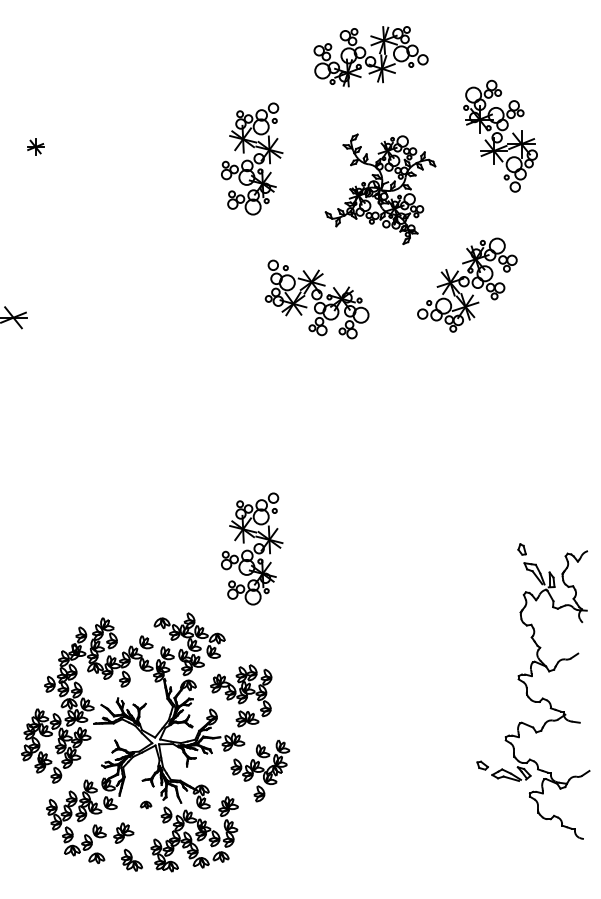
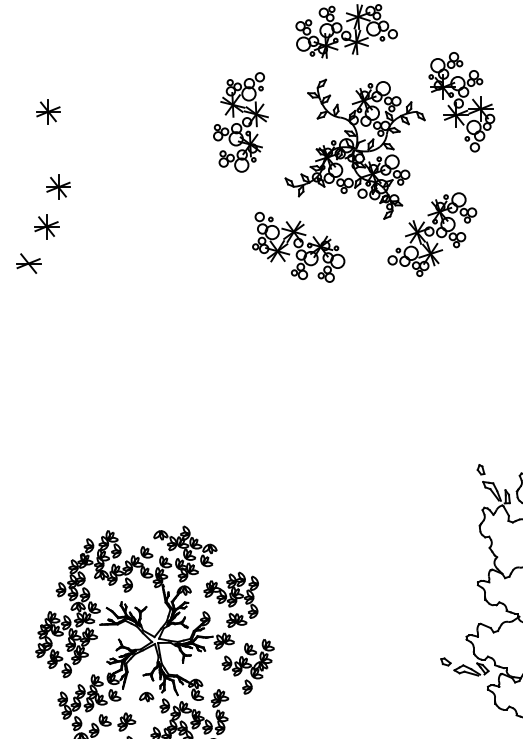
part: (35, 146) -> (48, 111), size x1.67
part: (380, 189) -> (355, 149), size x1.43
part: (46, 231) -> (58, 186), added
part: (33, 276) -> (46, 226), added
part: (252, 548) -> (241, 468), removed
part: (145, 804) -> (146, 696), size x1.43

